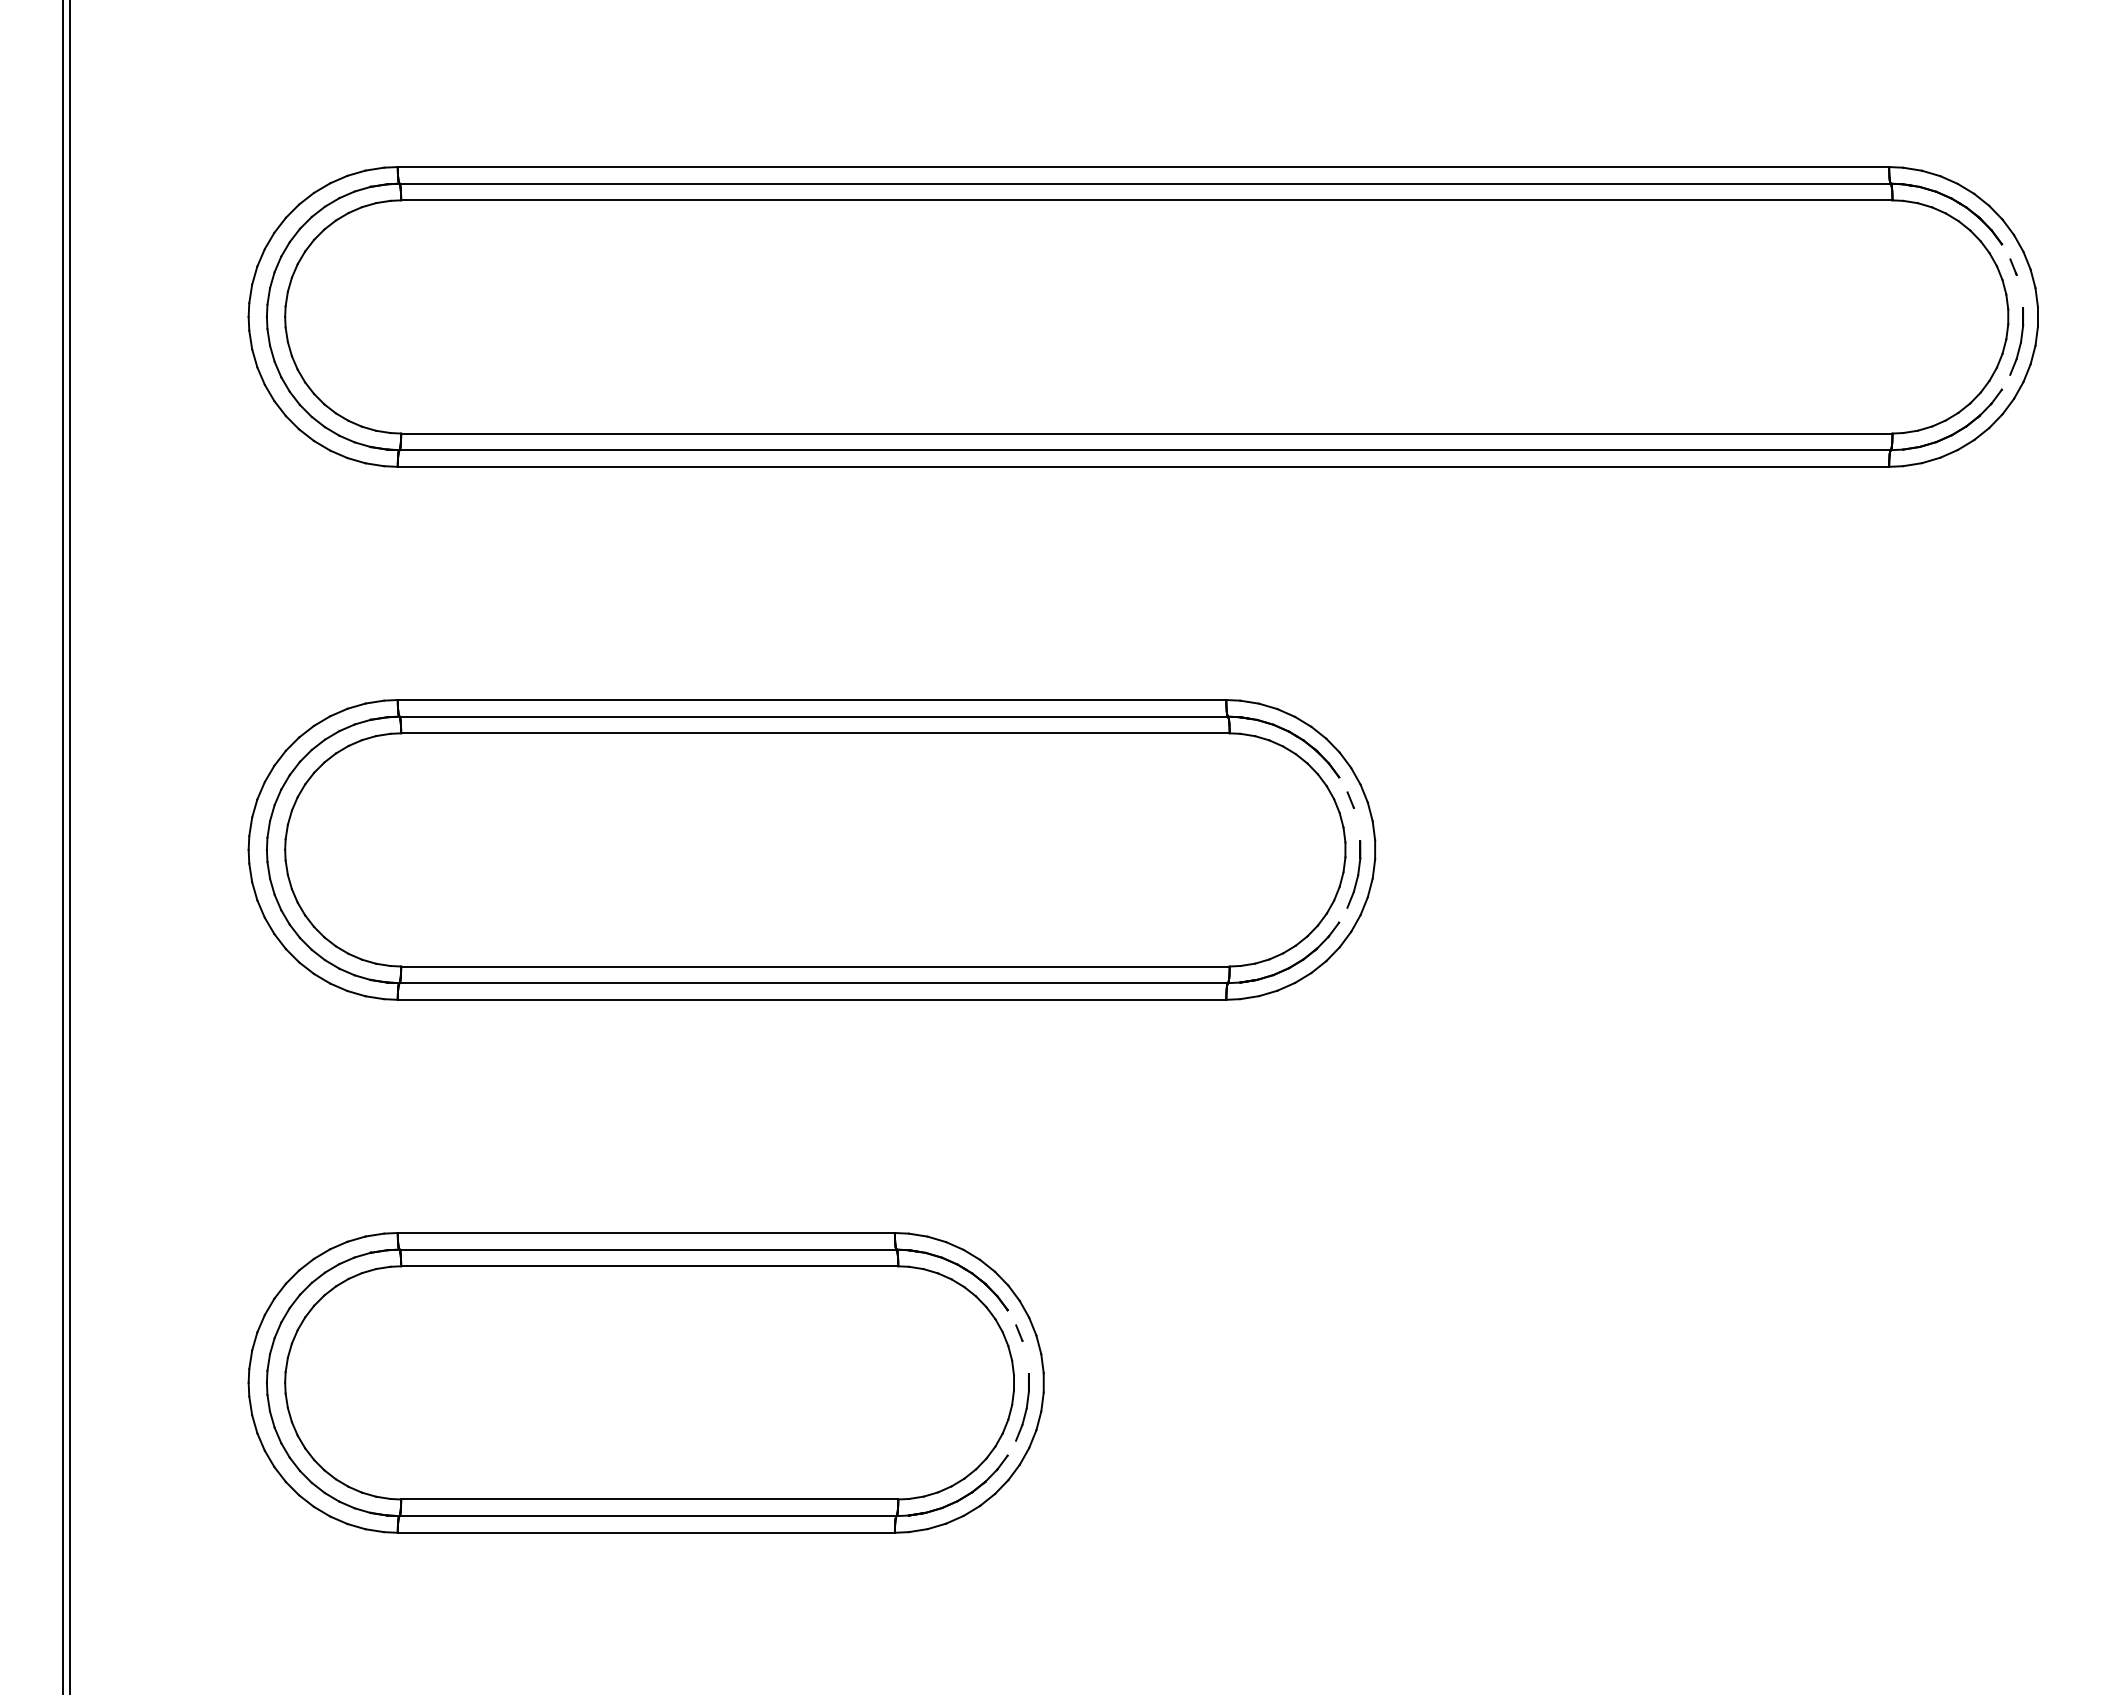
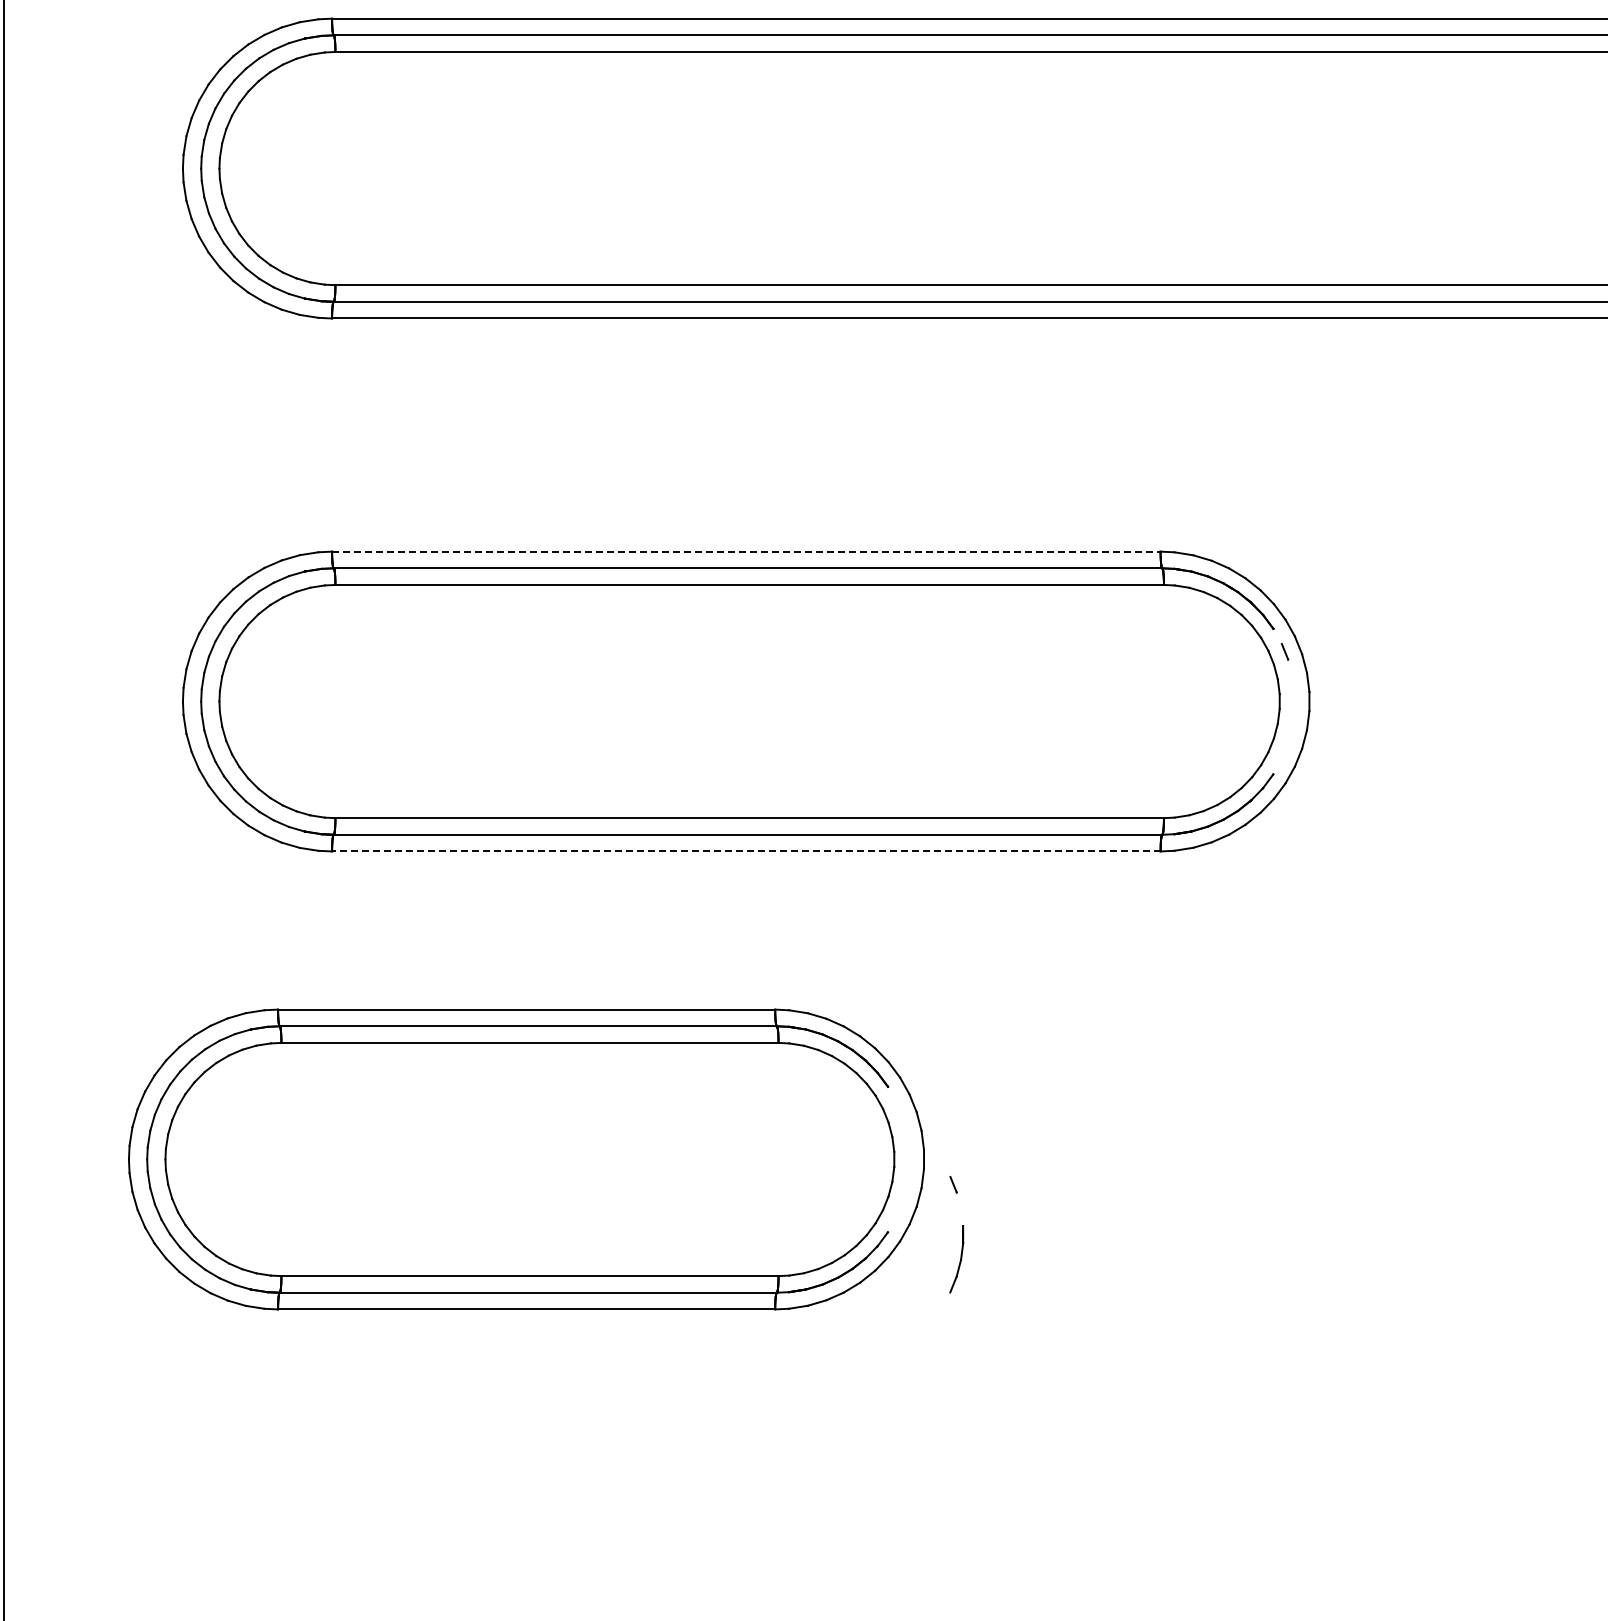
line: (812, 700) -> (746, 552), solid -> dashed
part: (1353, 874) -> (1287, 726), removed
line: (811, 999) -> (745, 851), solid -> dashed
part: (645, 1382) -> (525, 1159), moved

